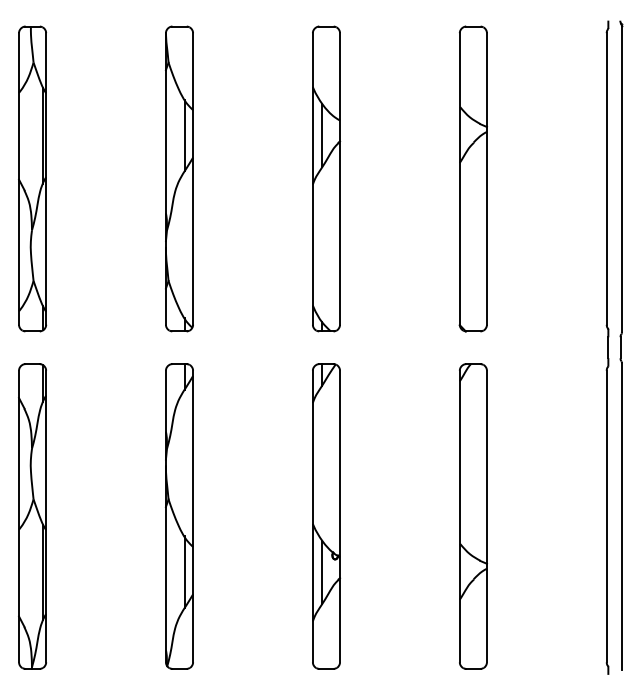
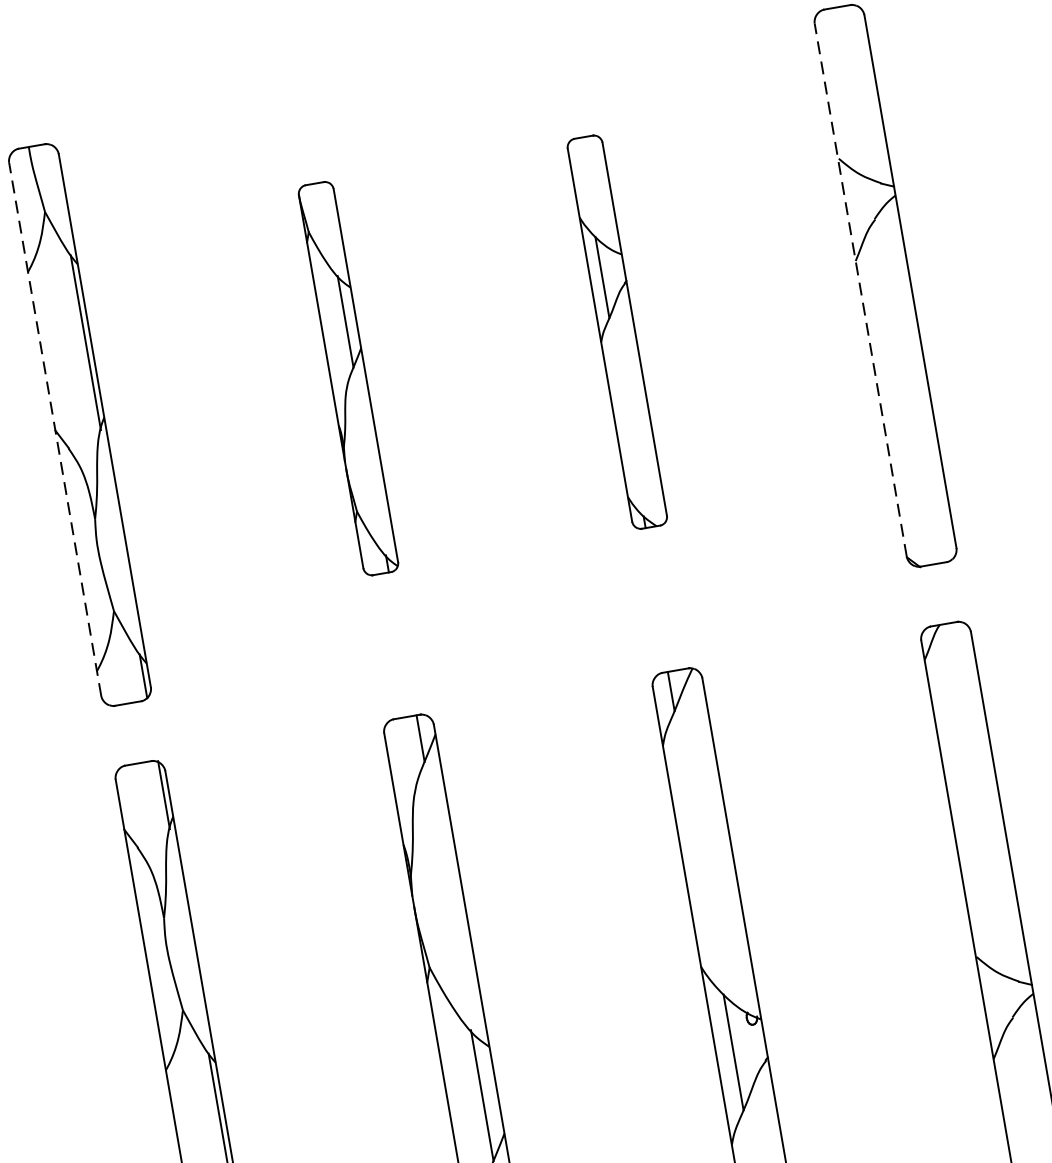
part: (179, 178) -> (348, 377), size x0.7
part: (326, 178) -> (616, 331), size x0.7
line: (19, 179) -> (56, 430), solid -> dashed
line: (459, 179) -> (860, 291), solid -> dashed

